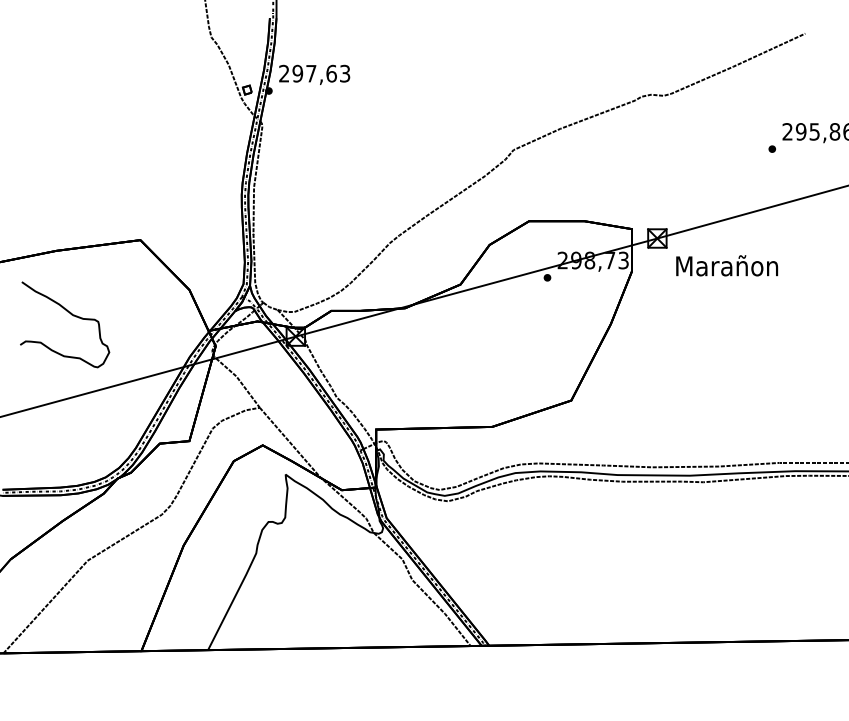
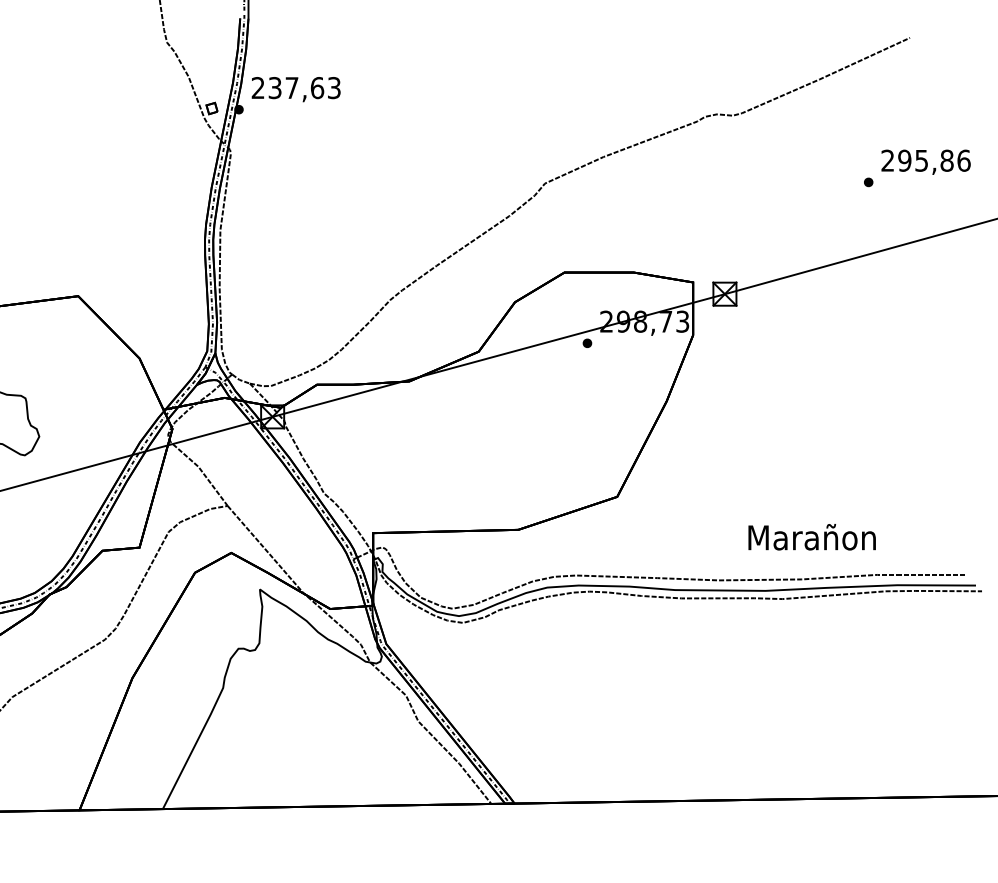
text: (297, 73) -> (274, 87), 297,63 -> 237,63
text: (727, 265) -> (812, 536), moved

